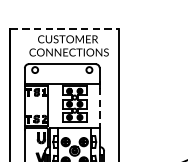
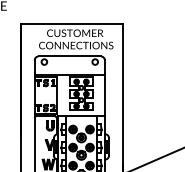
line: (65, 28) -> (72, 23), dashed -> solid
line: (99, 107) -> (104, 97), dashed -> solid

